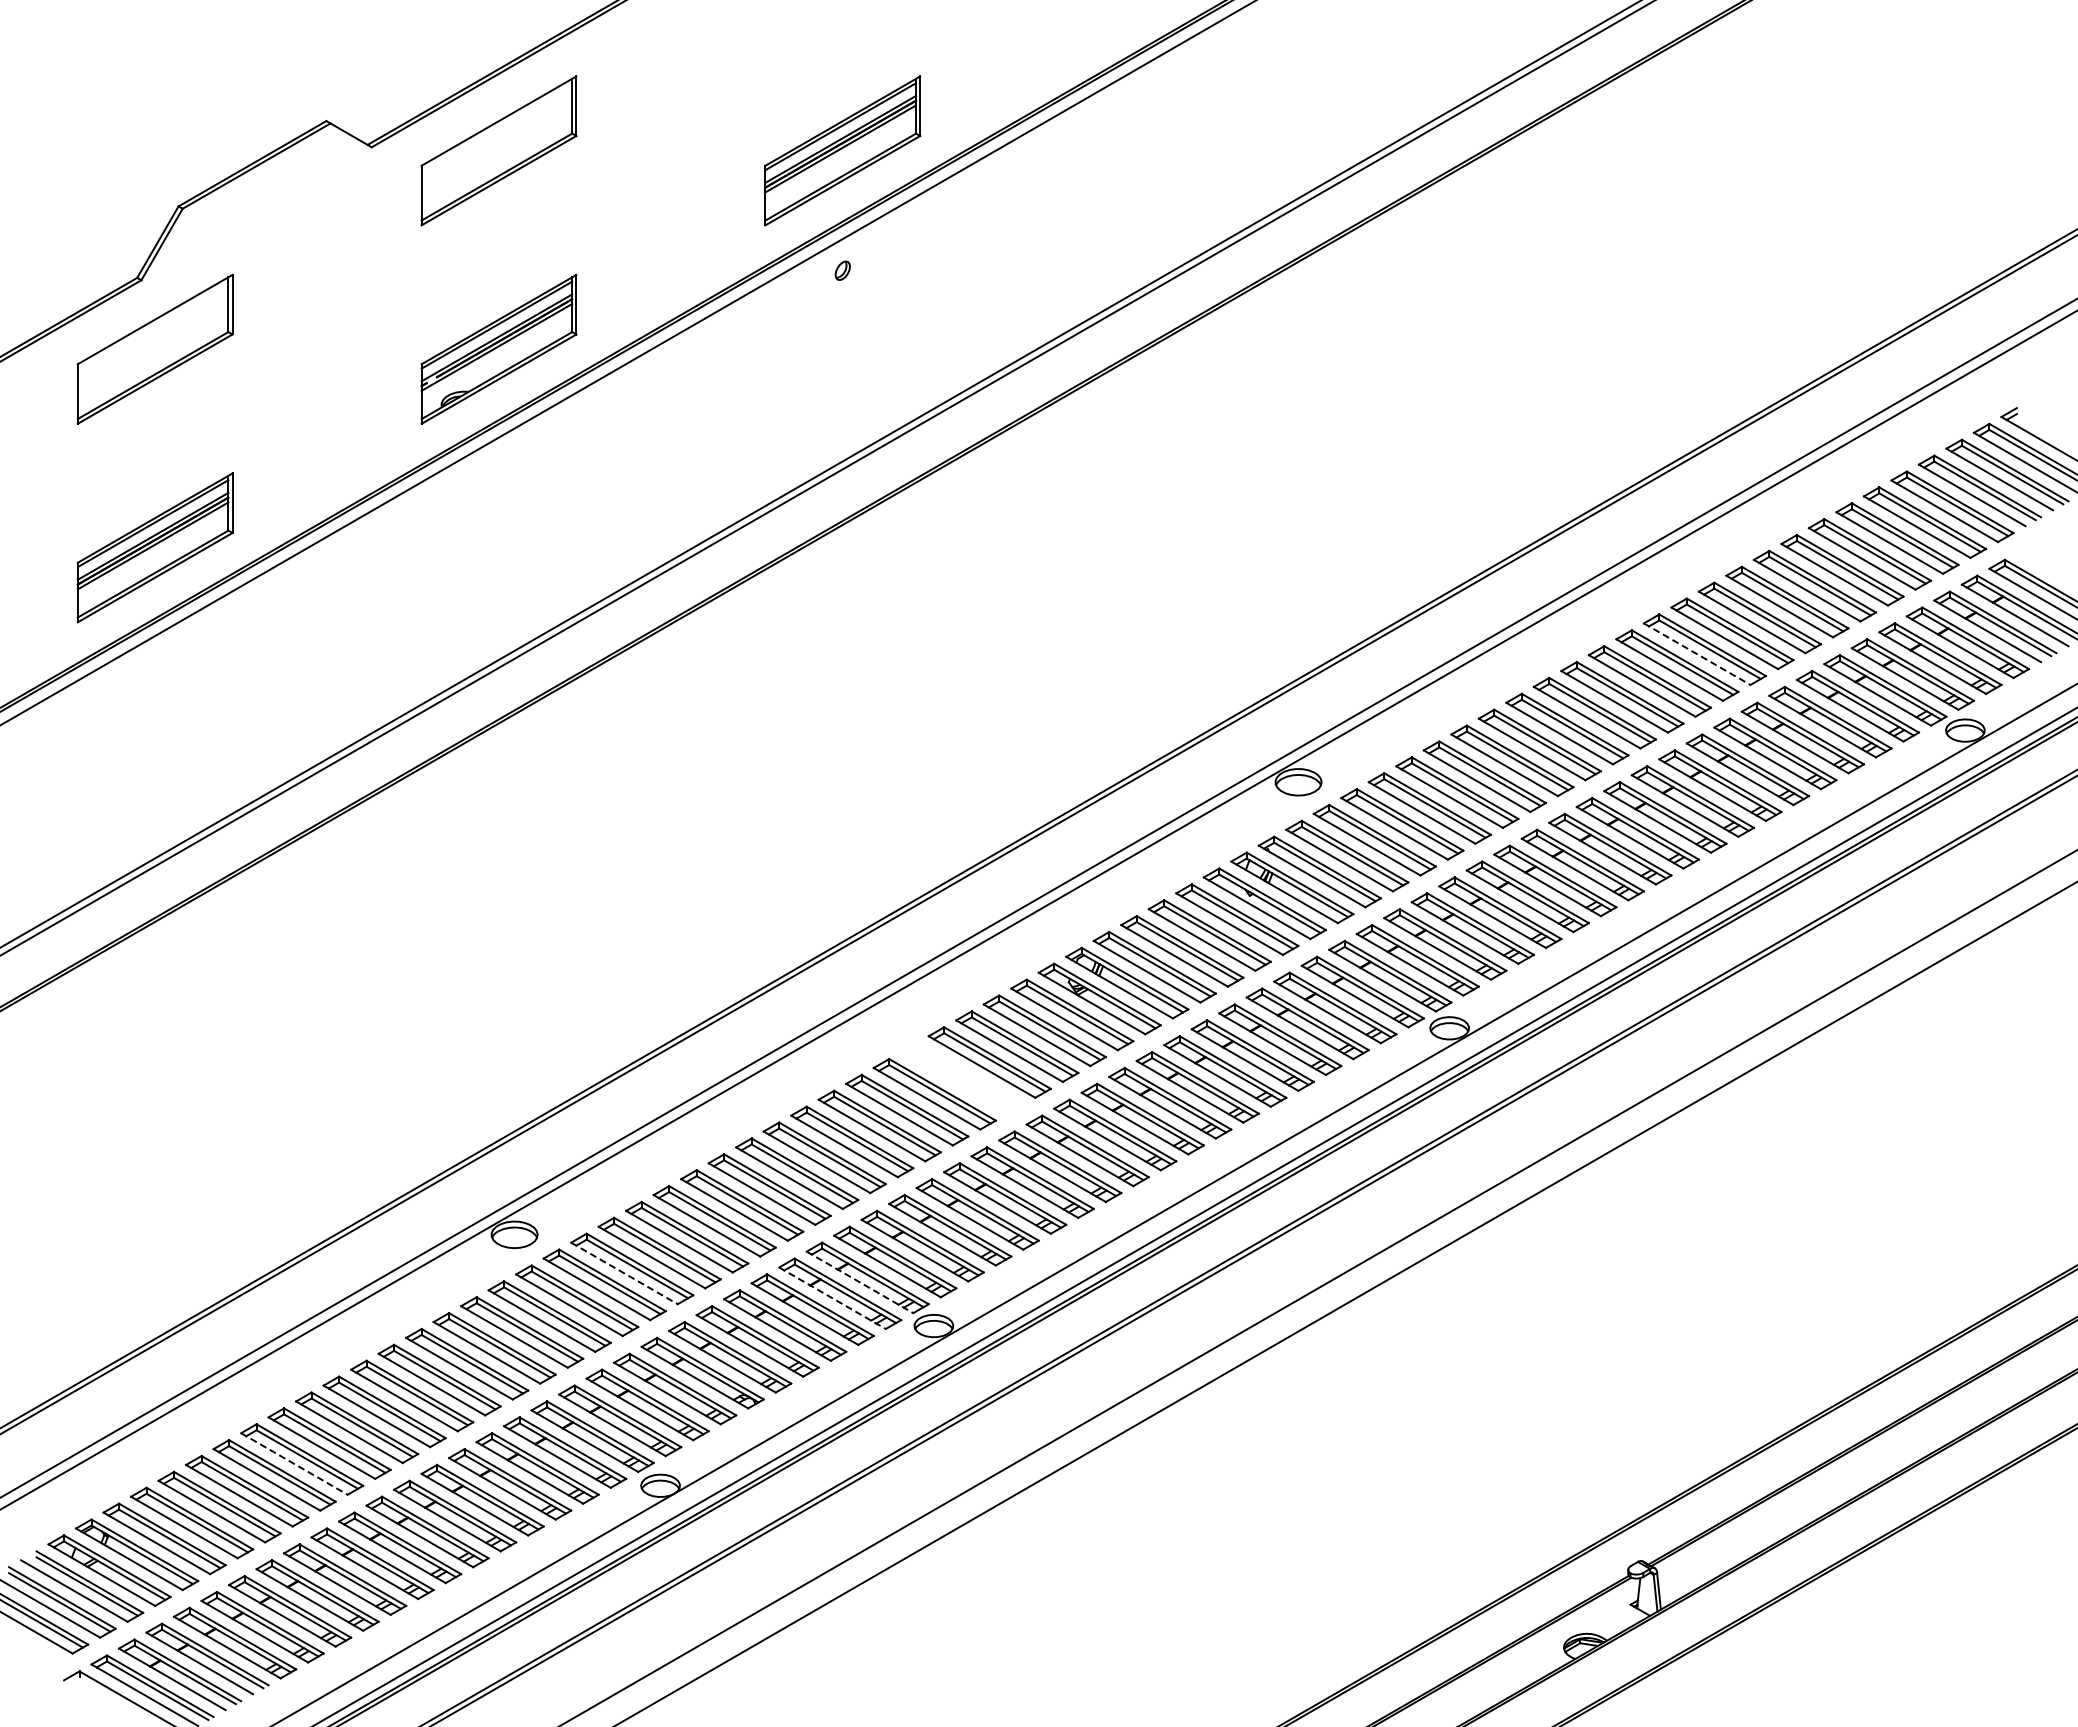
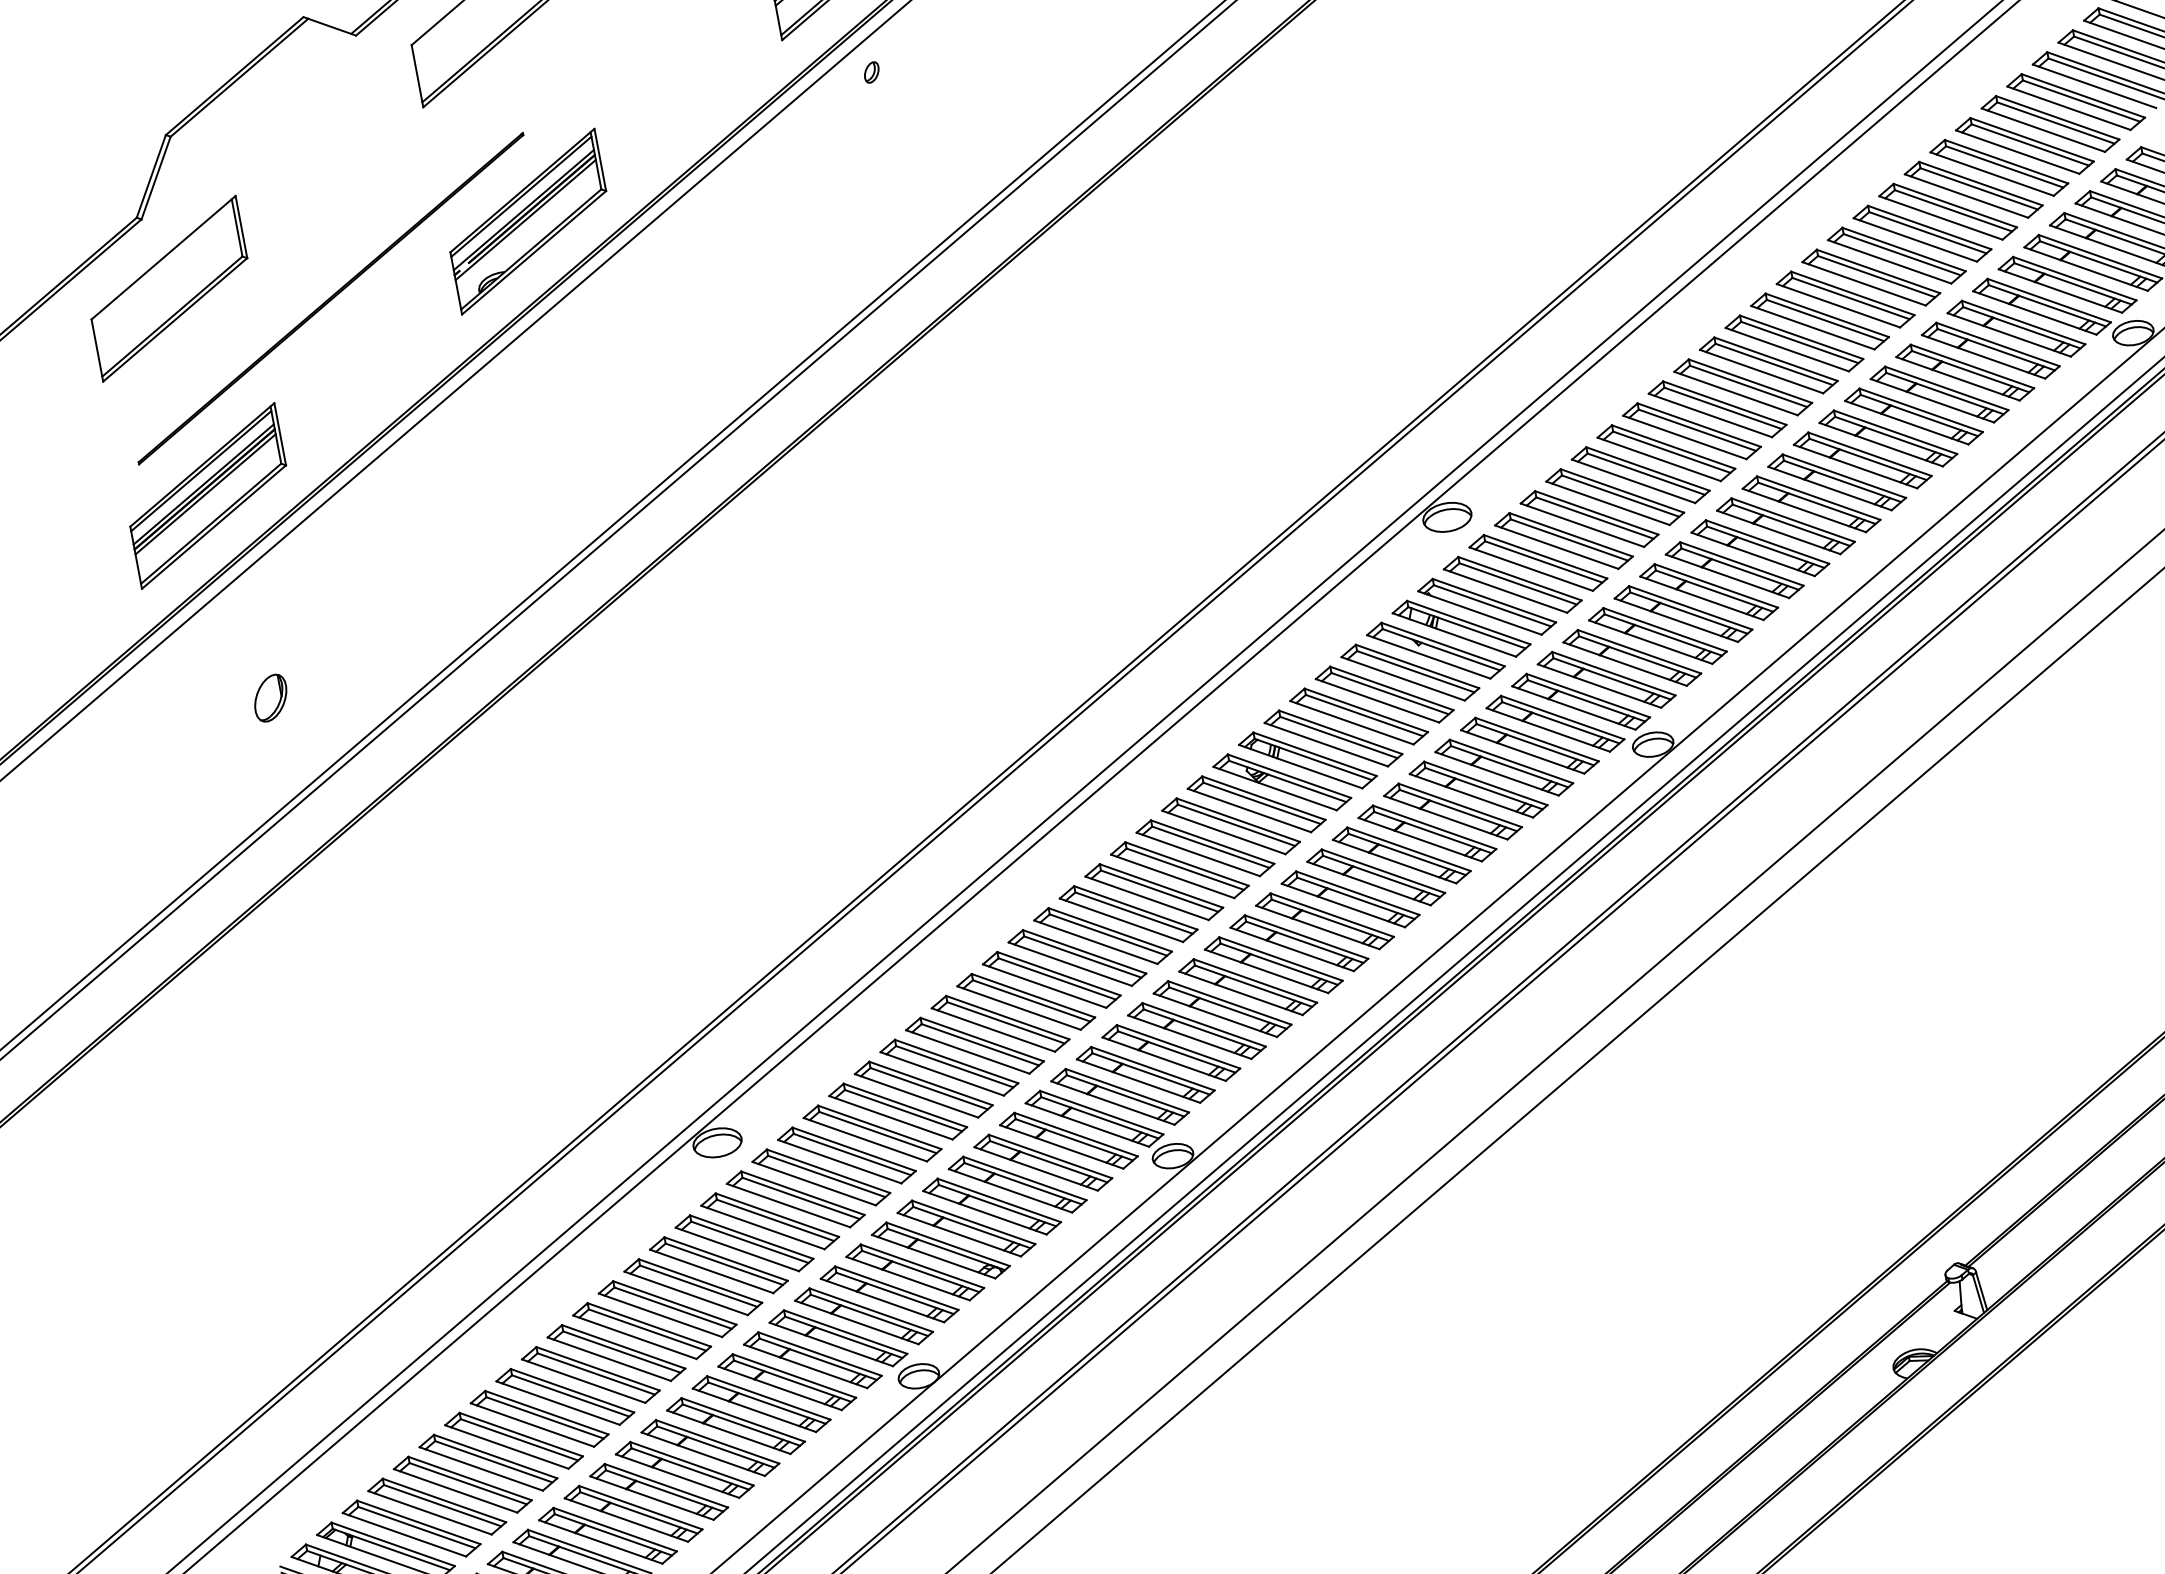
line: (302, 386) -> (330, 298), added
line: (1697, 654) -> (1838, 306), dashed -> solid
part: (177, 745) -> (270, 697), added
part: (962, 1078) -> (1154, 892), added
line: (624, 1273) -> (839, 1161), dashed -> solid
line: (859, 1282) -> (1086, 1125), dashed -> solid
line: (832, 1298) -> (1061, 1147), dashed -> solid
line: (294, 1463) -> (532, 1424), dashed -> solid

